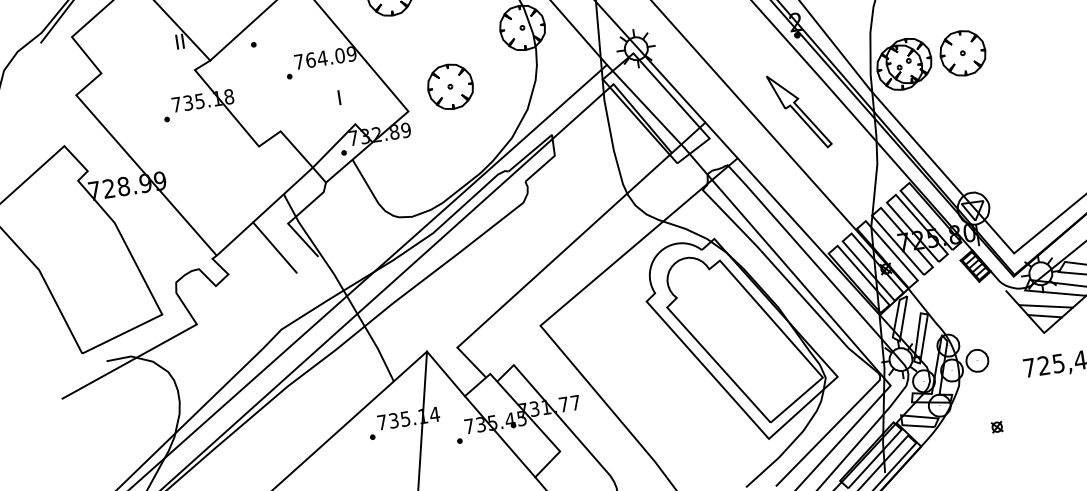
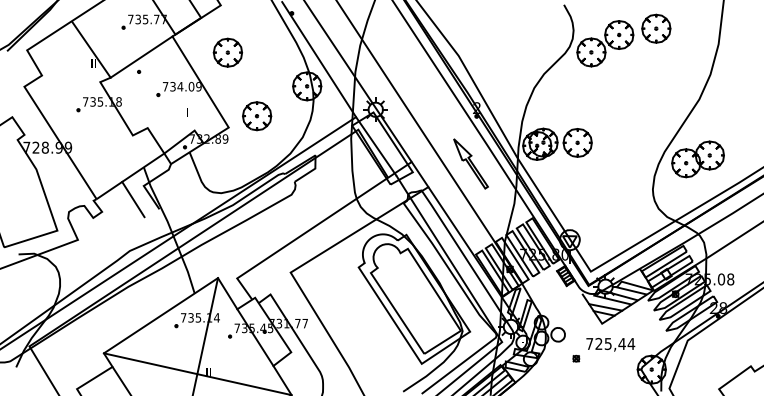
text: (309, 59) -> (172, 86), 764.09 -> 734.09
part: (997, 426) -> (576, 358), moved

